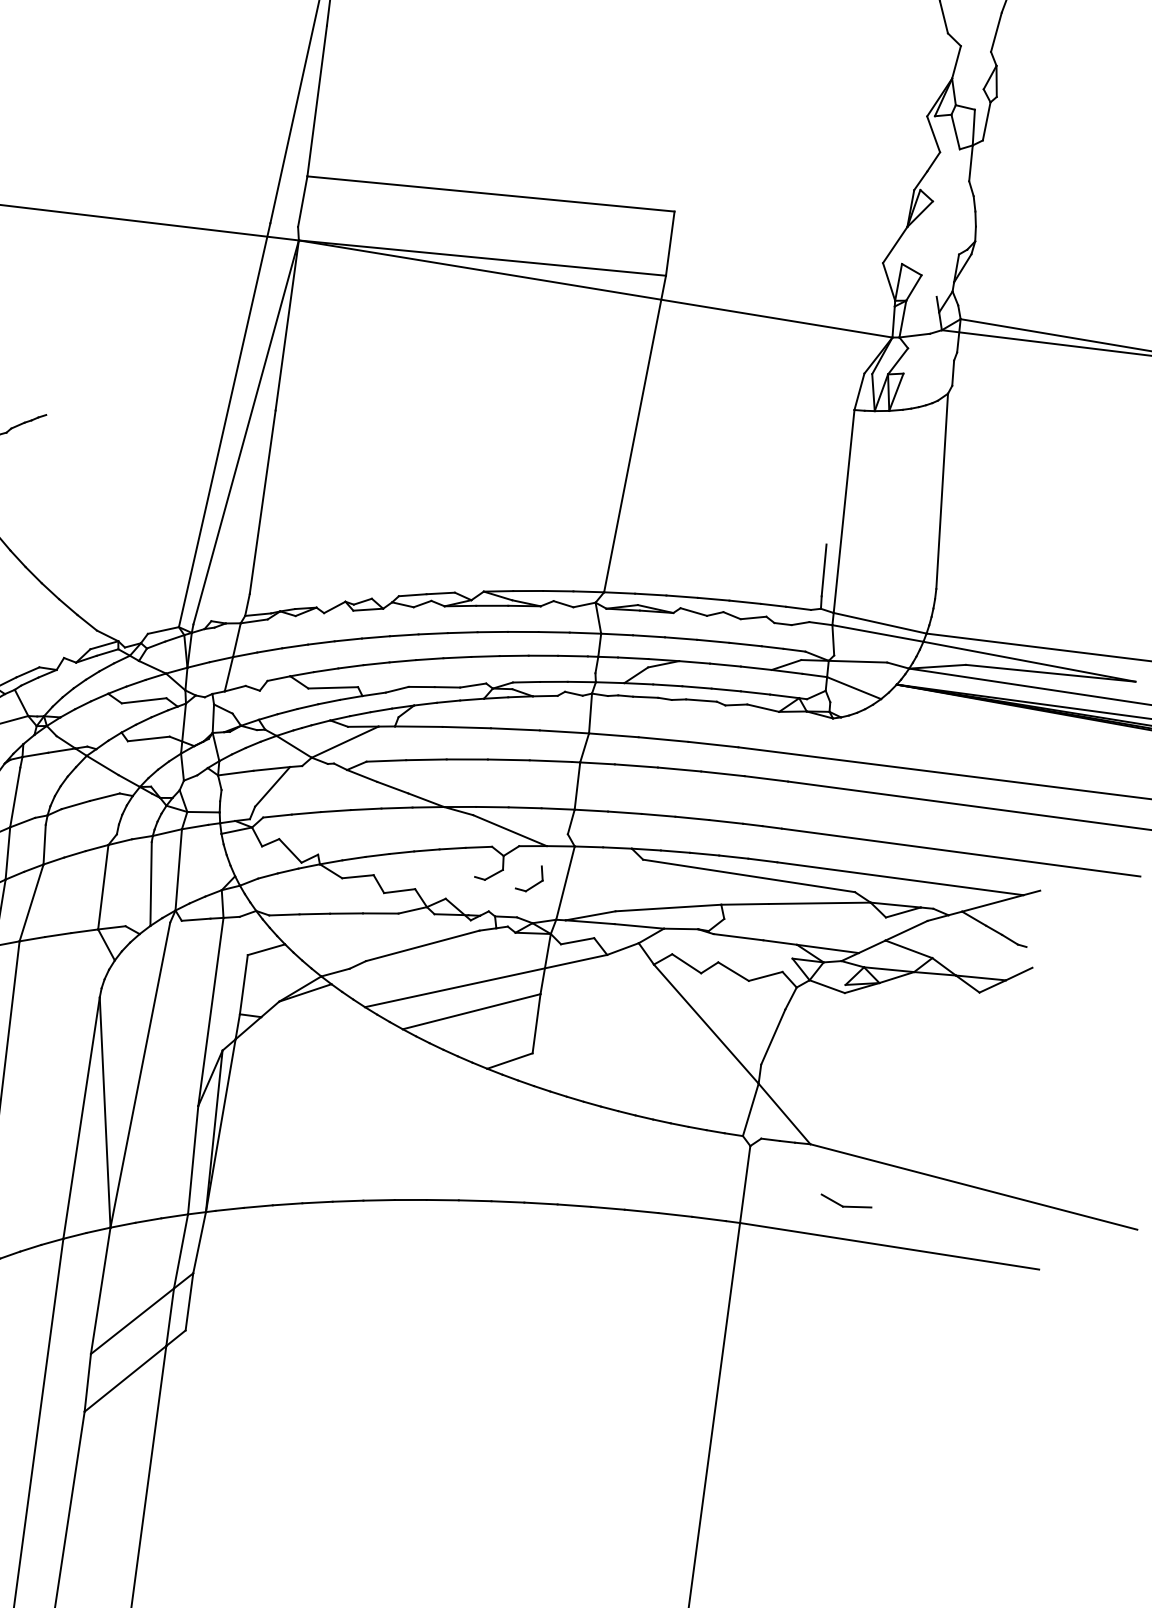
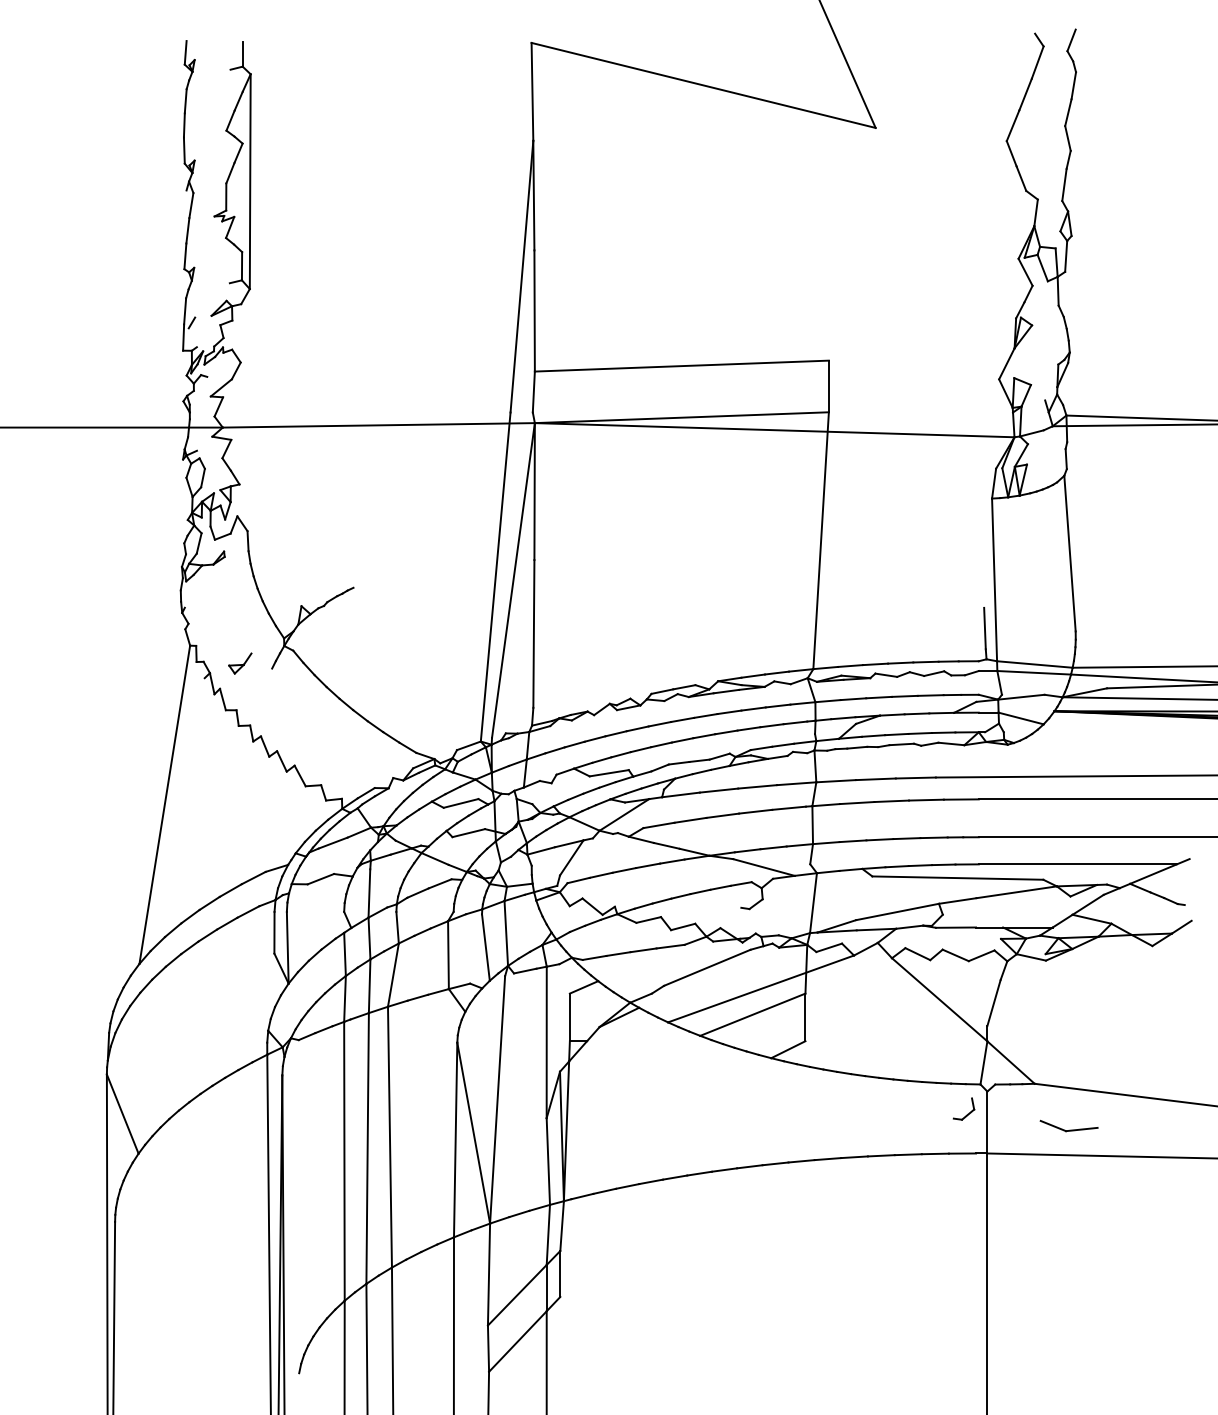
part: (533, 884) -> (967, 1113), moved
part: (846, 1201) -> (1069, 1125), size x1.4

